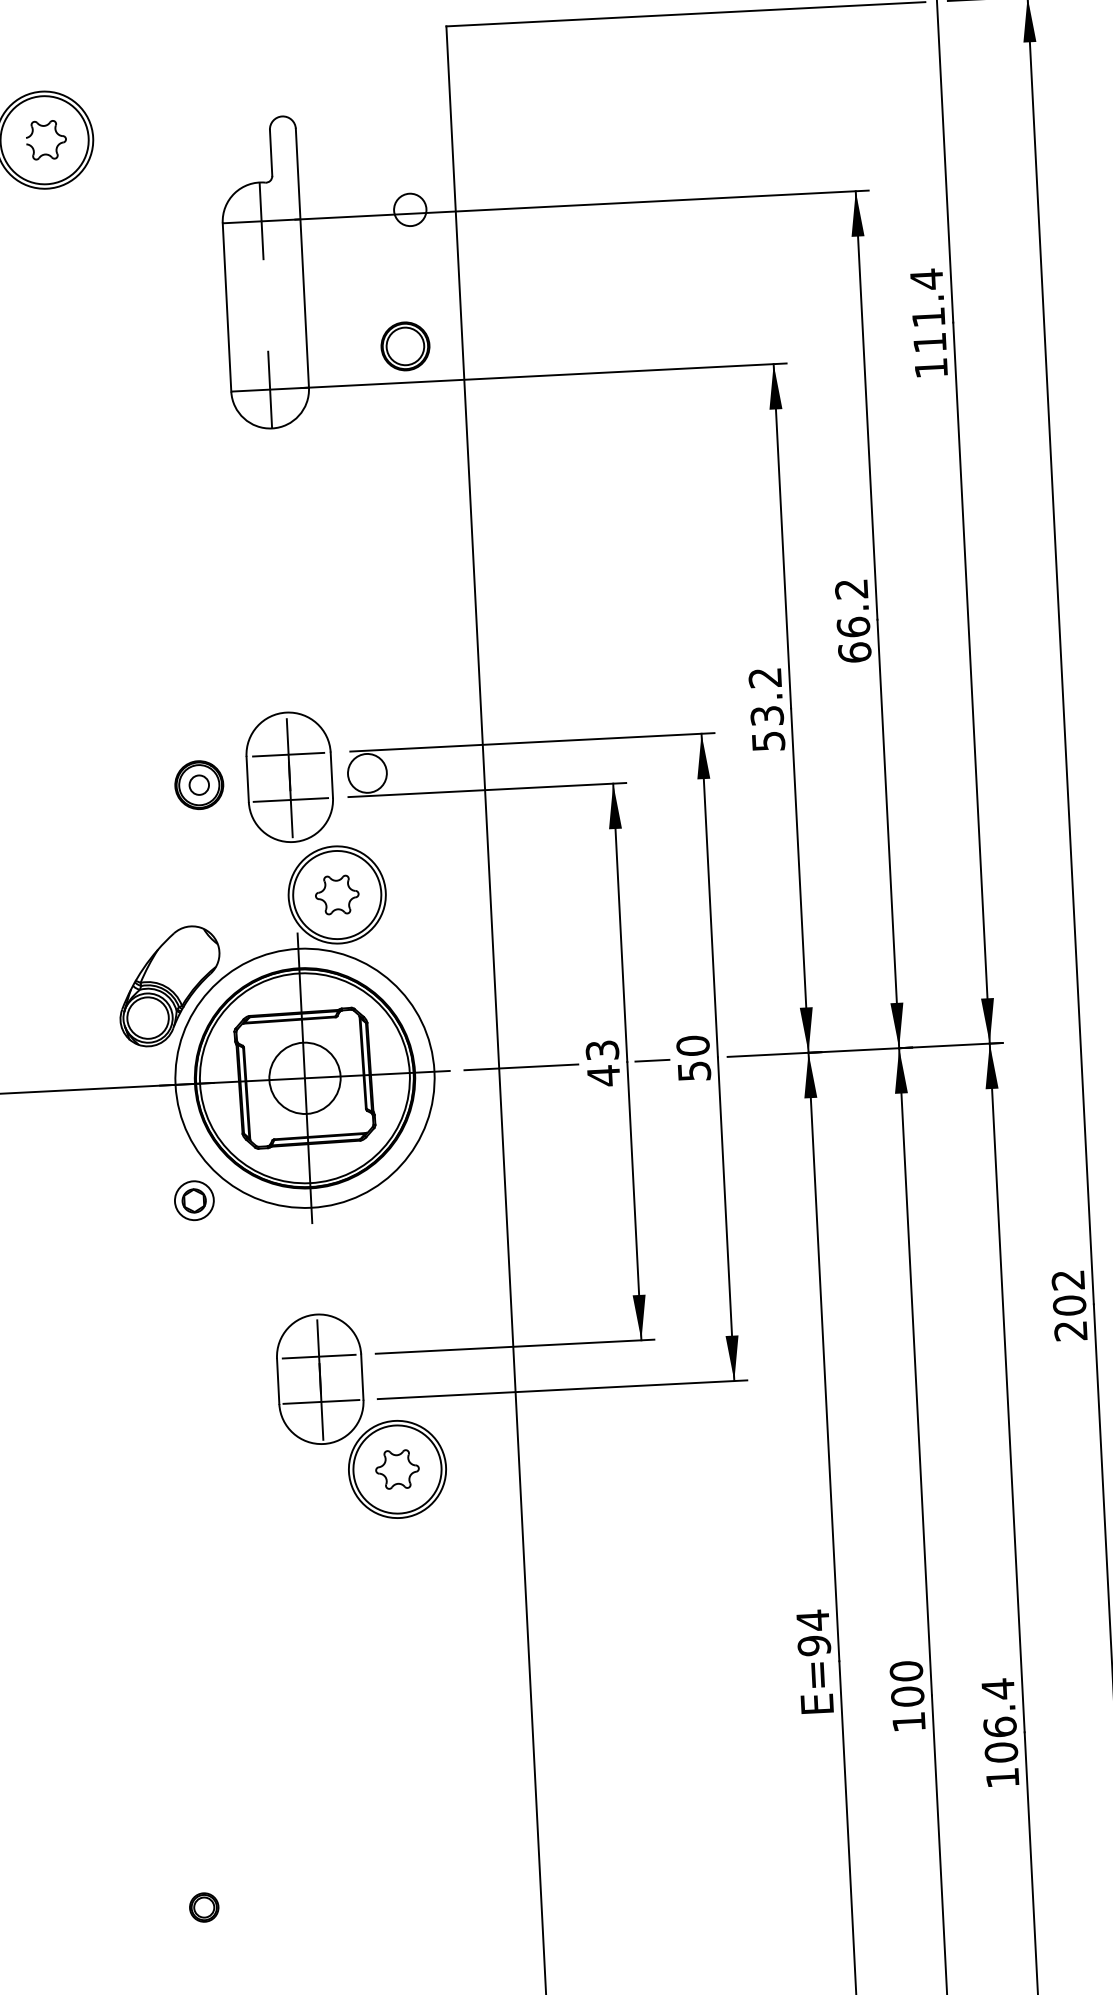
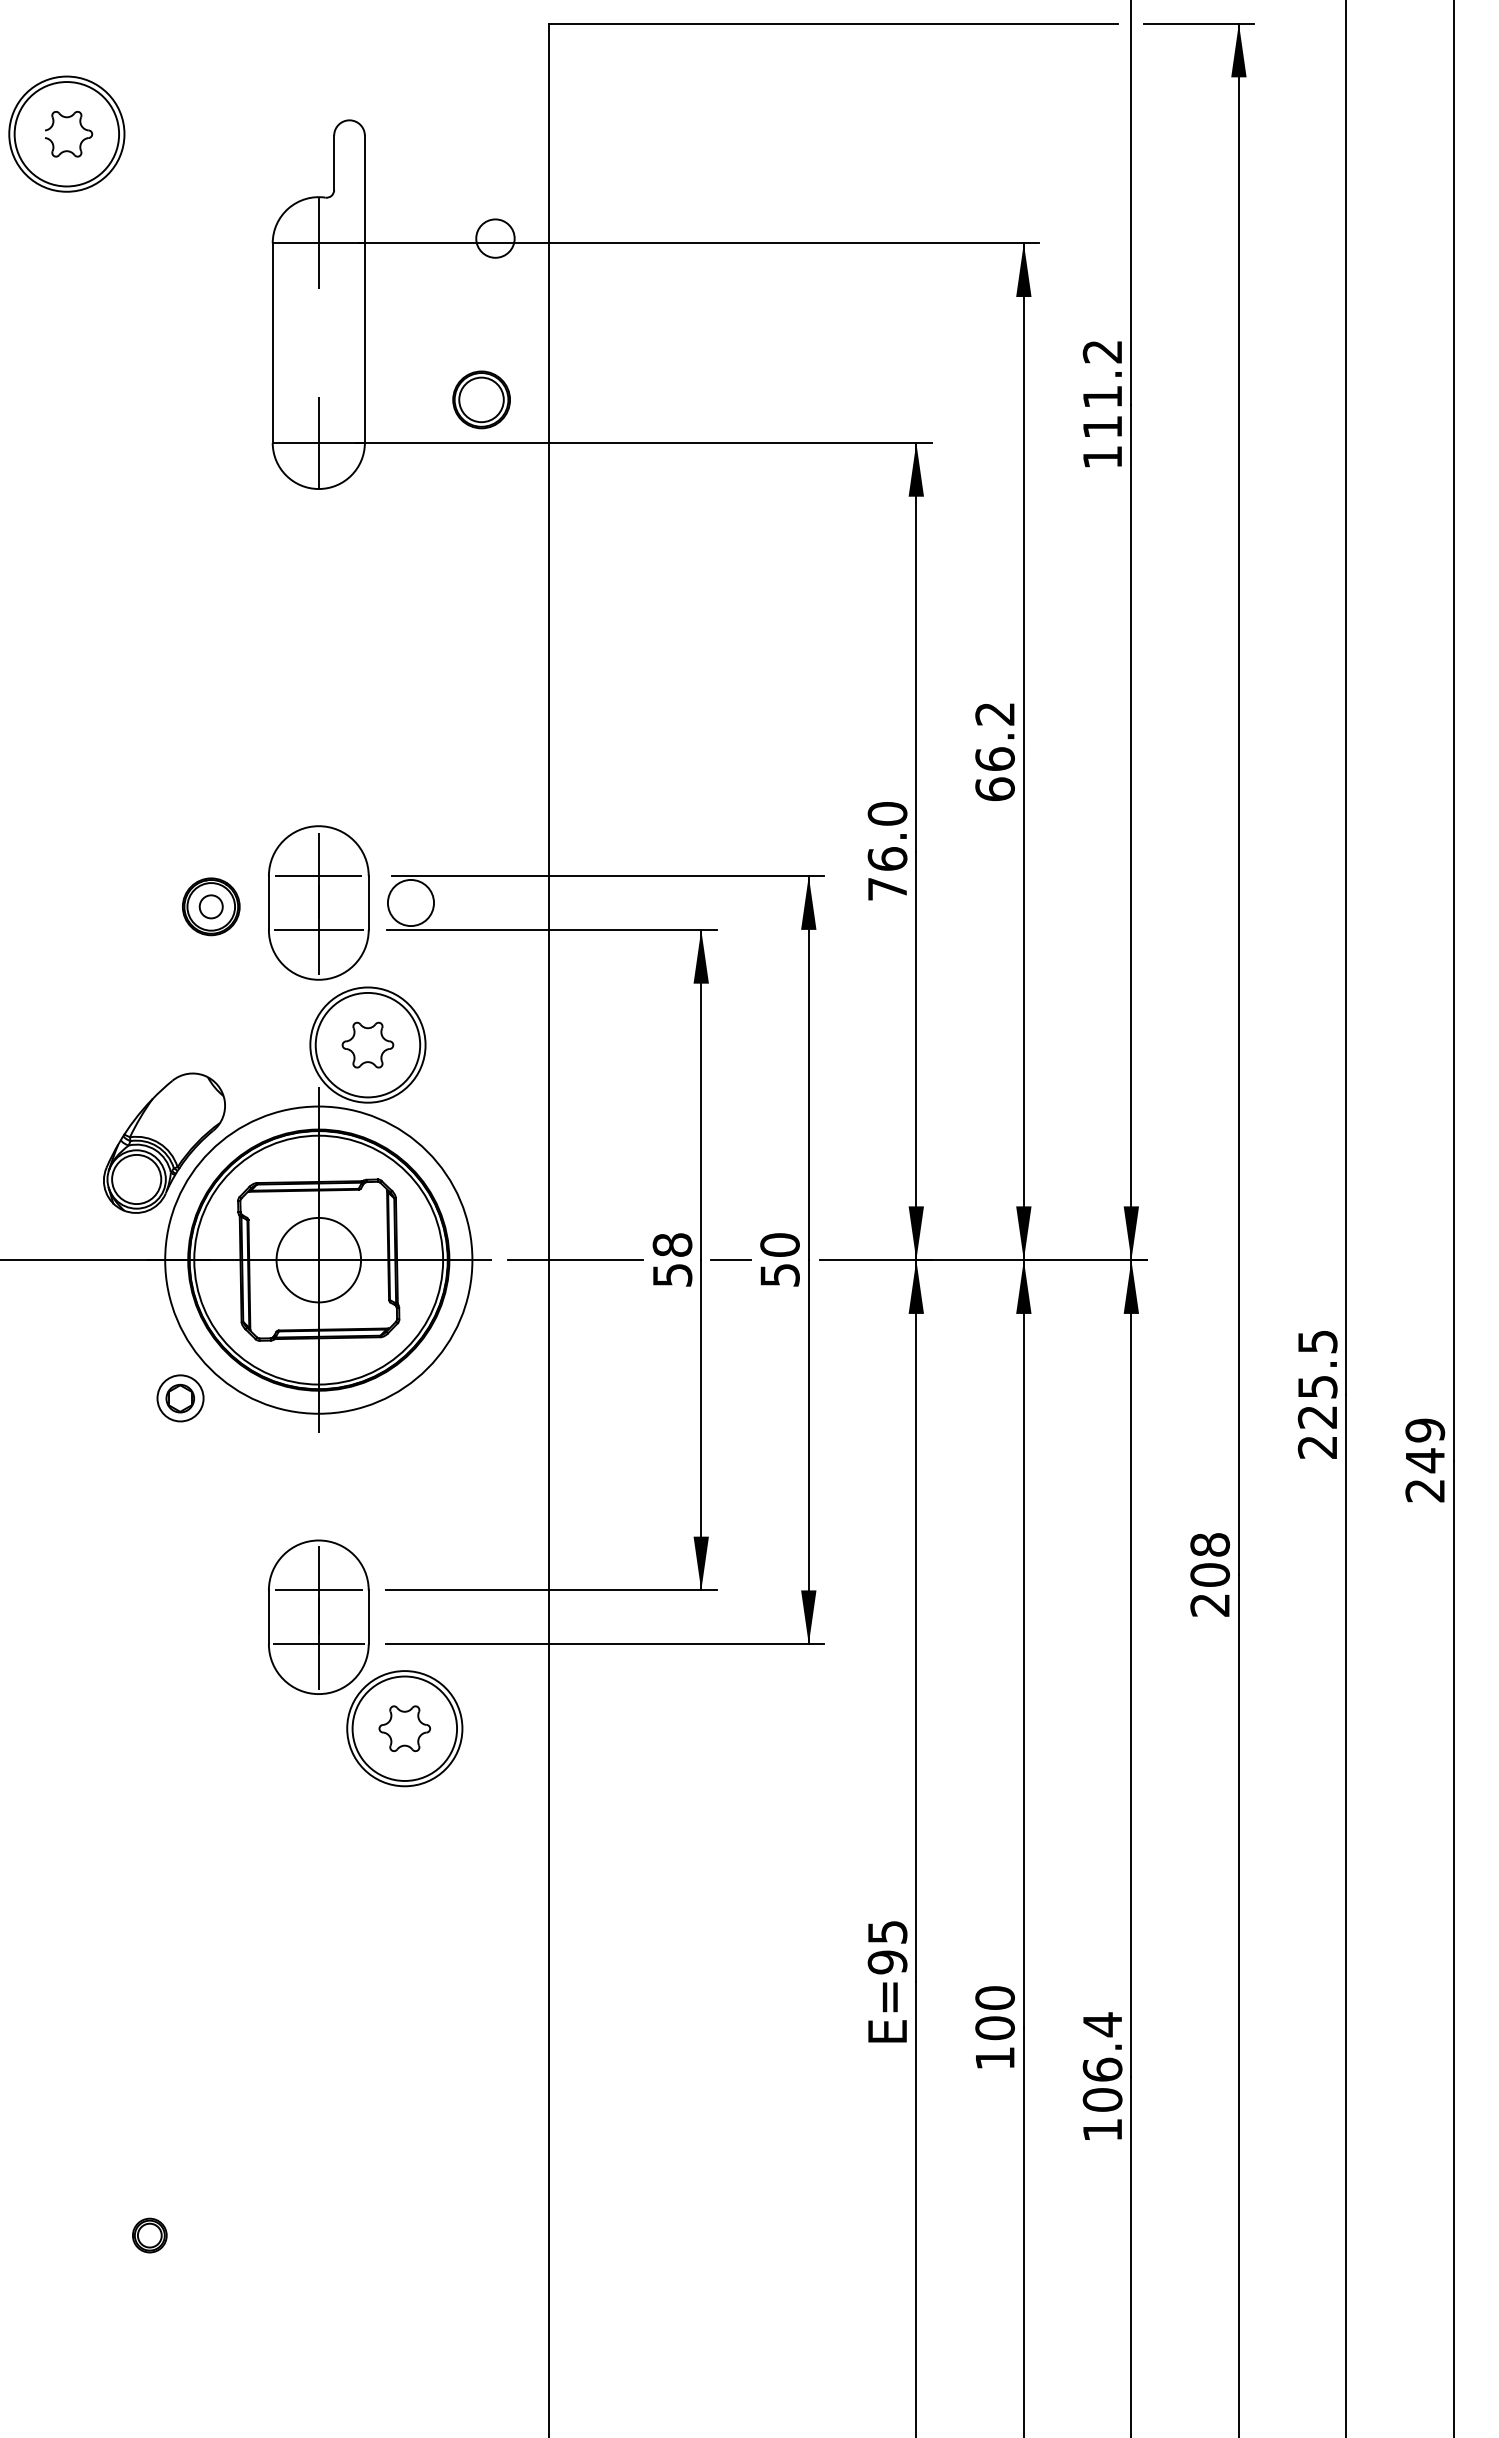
text: (925, 279) -> (1101, 351), 111.4 -> 111.2
text: (766, 709) -> (887, 851), 53.2 -> 76.0
text: (603, 1063) -> (672, 1260), 43 -> 58
text: (1068, 1279) -> (1210, 1544), 202 -> 208
text: (812, 1619) -> (887, 1931), E=94 -> E=95

